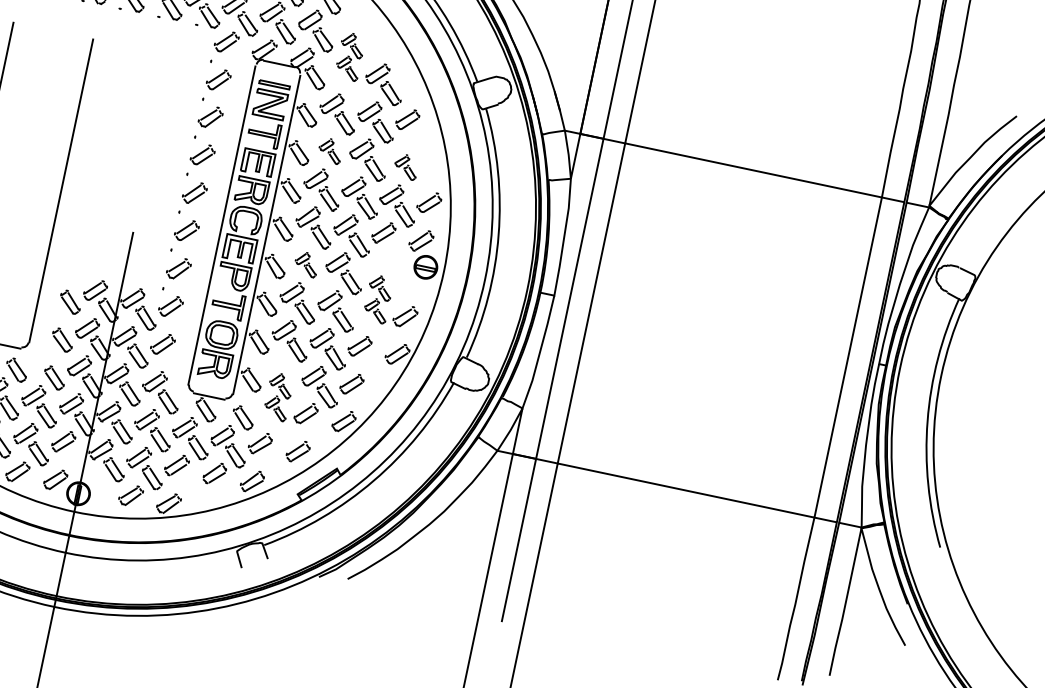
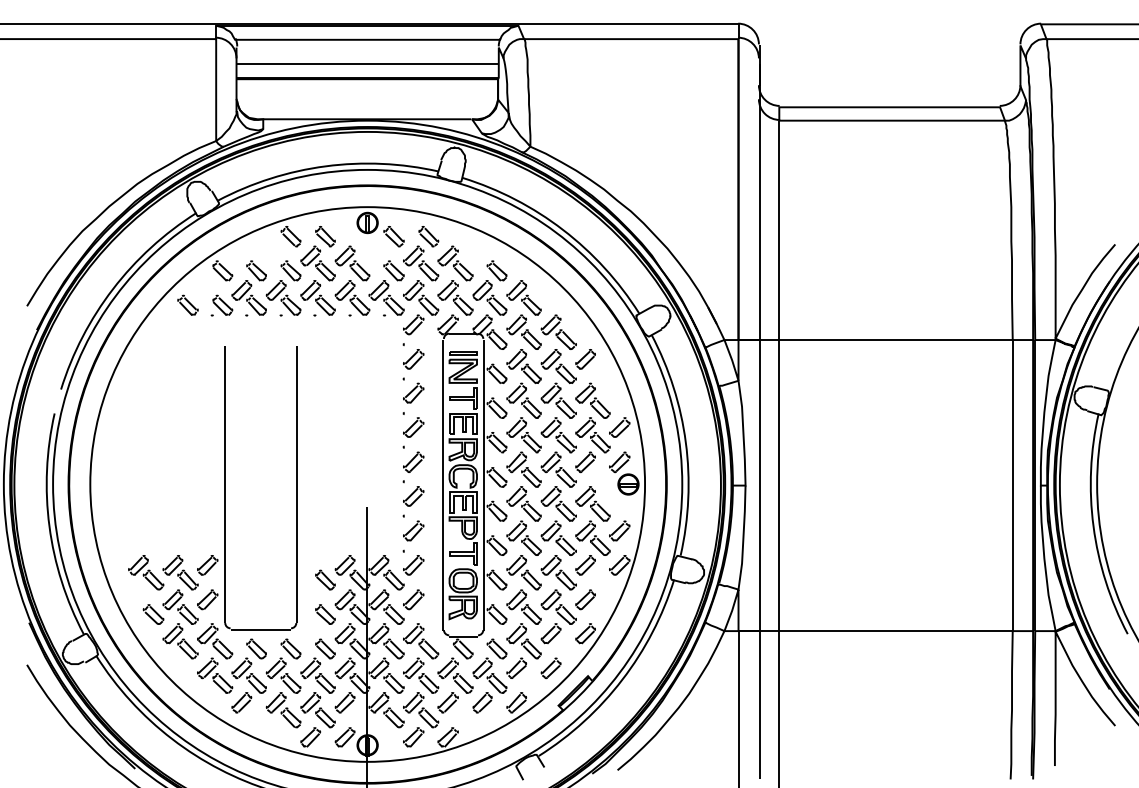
part: (349, 56) -> (523, 314), size x1.67
part: (329, 150) -> (523, 400), size x1.67
part: (405, 166) -> (592, 400), size x1.67
part: (306, 263) -> (523, 503), size x1.67
part: (377, 298) -> (592, 520), size x1.67
part: (277, 396) -> (523, 624), size x1.67

